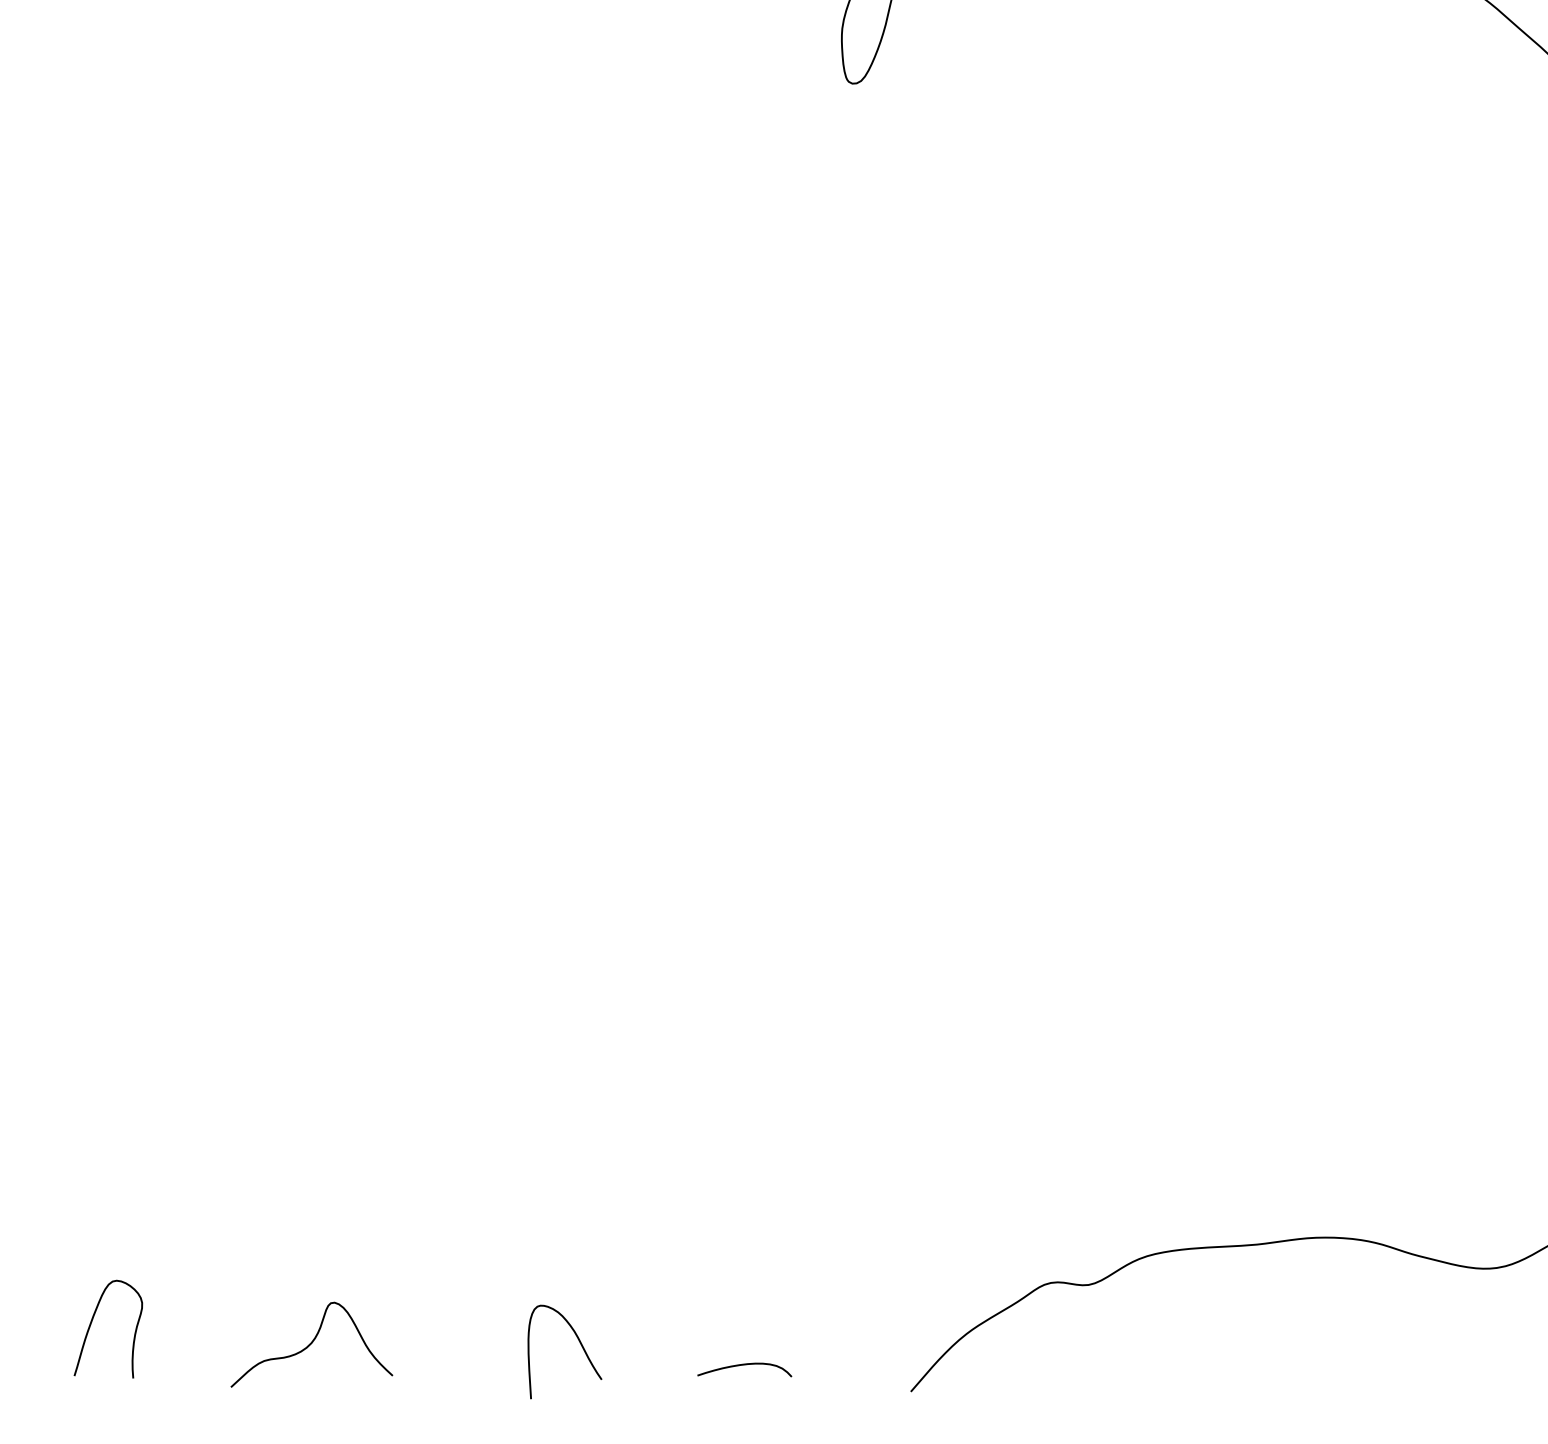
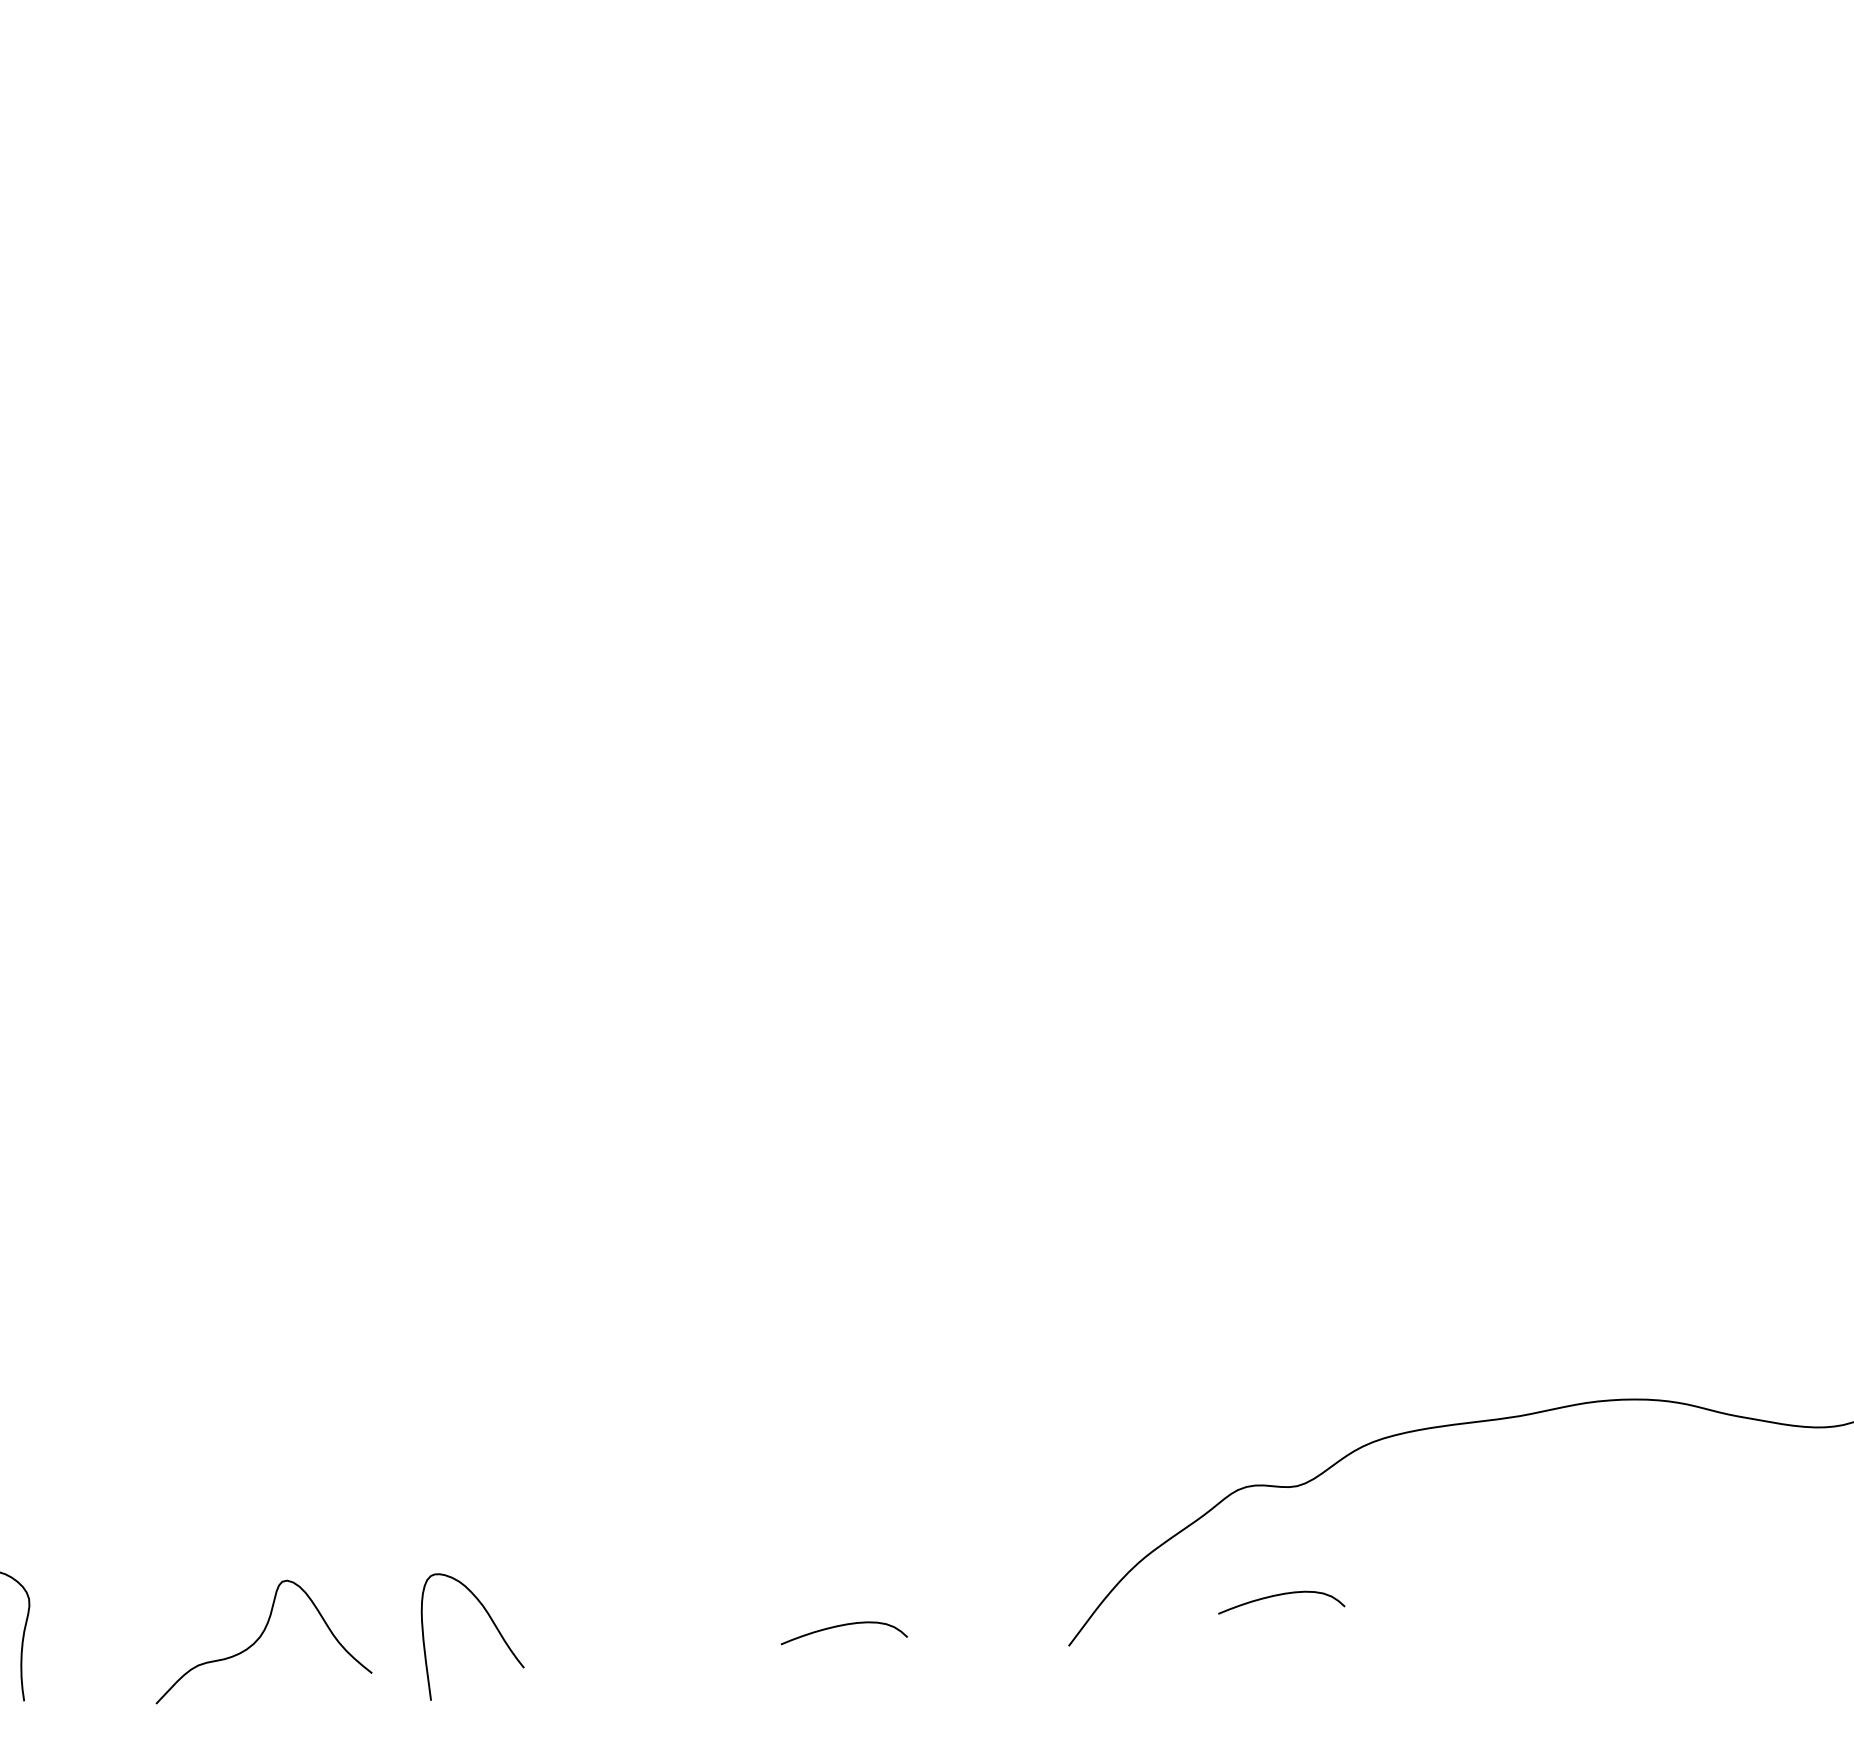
curve: (580, 1344) -> (492, 1622), moved
curve: (1070, 1365) -> (1280, 1595), added

